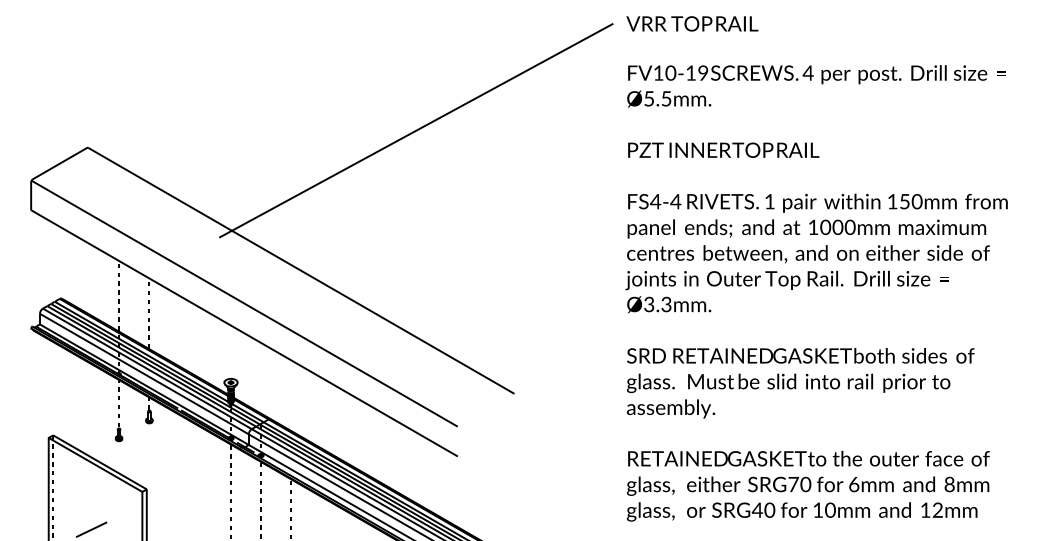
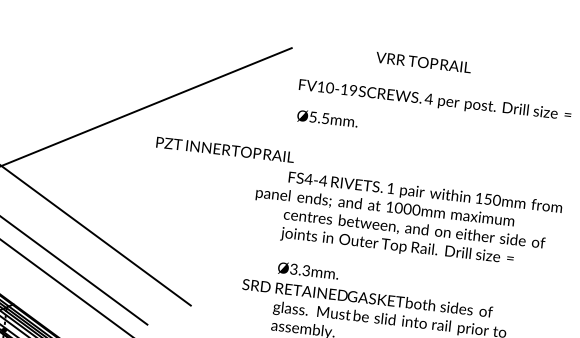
text: (692, 23) -> (423, 62), moved
text: (669, 98) -> (327, 118), moved
text: (723, 149) -> (225, 149), moved
text: (806, 228) -> (384, 207), moved
text: (669, 304) -> (308, 270), moved
text: (800, 355) -> (367, 297), moved

